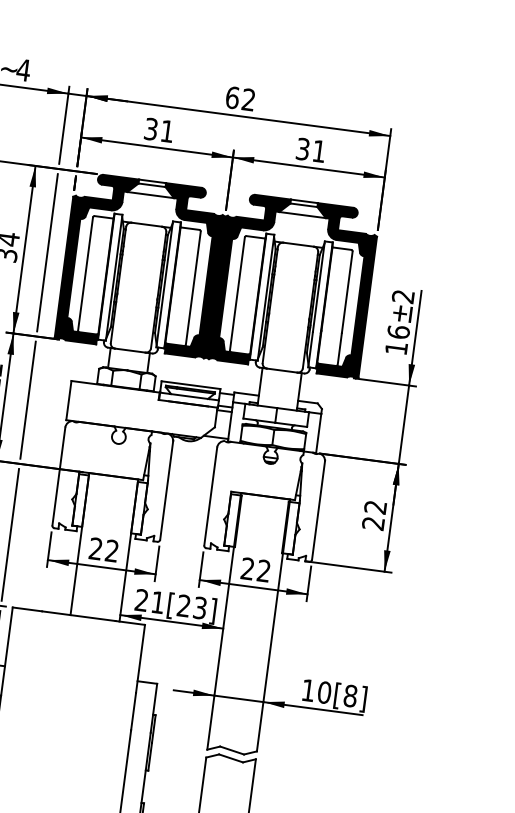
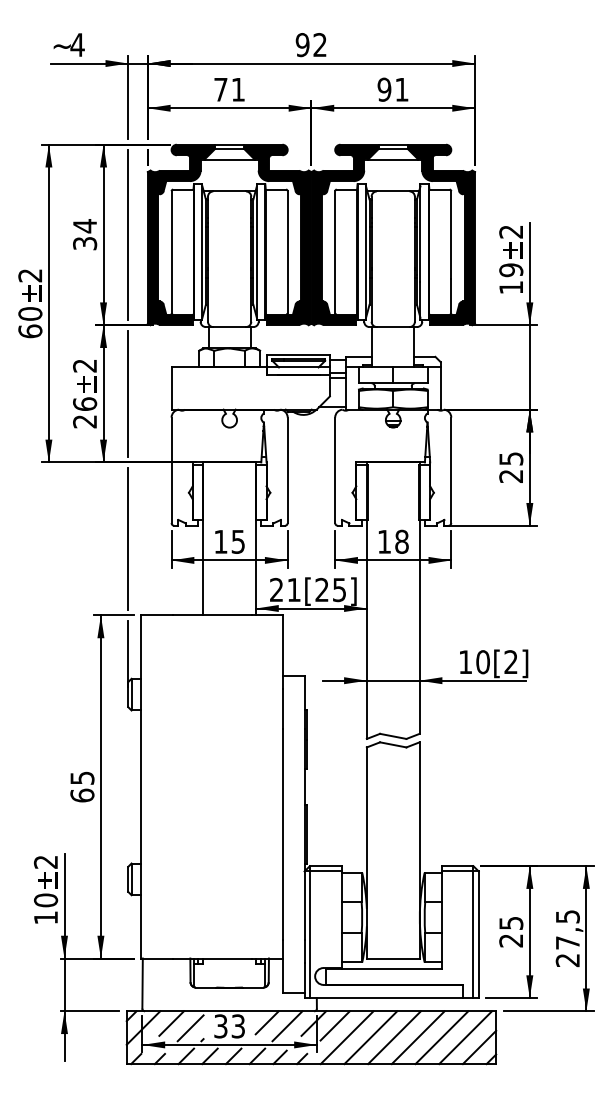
text: (232, 98) -> (302, 45), 62 -> 92
text: (150, 128) -> (220, 89), 31 -> 71
text: (303, 149) -> (384, 89), 31 -> 91
text: (398, 332) -> (511, 270), 16 -> 19
text: (375, 507) -> (511, 458), 22 -> 25
text: (103, 549) -> (229, 541), 22 -> 15
text: (255, 569) -> (392, 541), 22 -> 18
text: (200, 607) -> (339, 589), [23] -> [25]
text: (349, 696) -> (510, 662), [8] -> [2]

